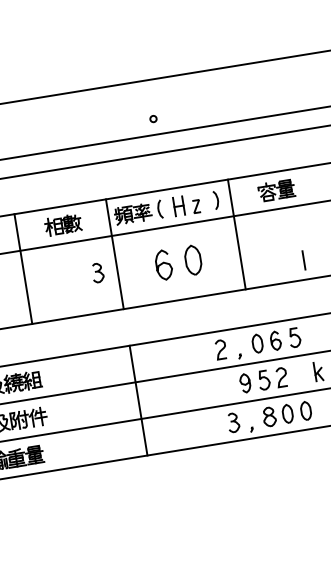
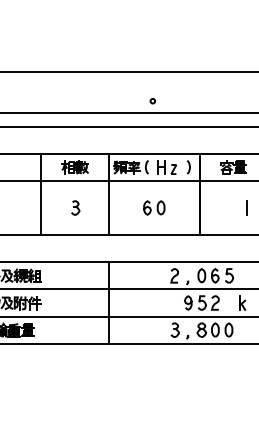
line: (303, 259) -> (246, 207), moved
part: (178, 261) -> (154, 207), size x0.62
part: (97, 272) -> (75, 207), moved

